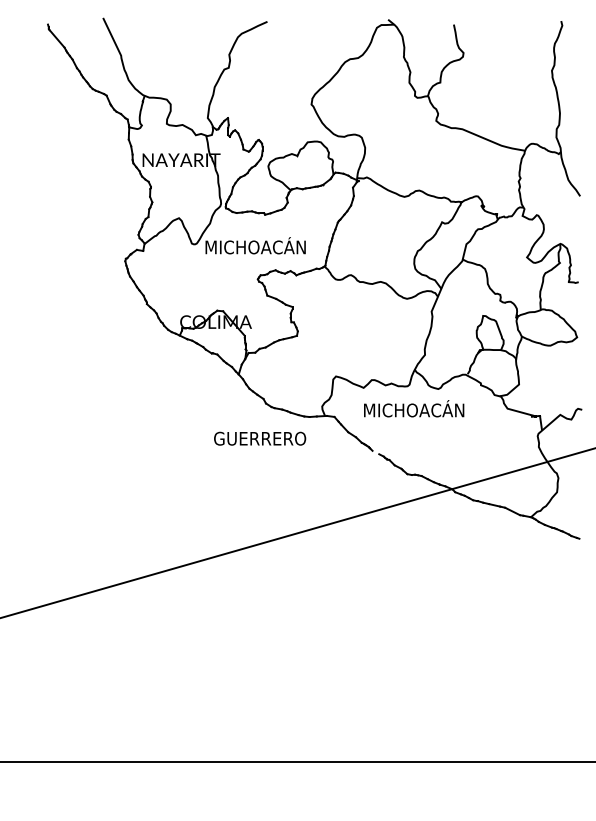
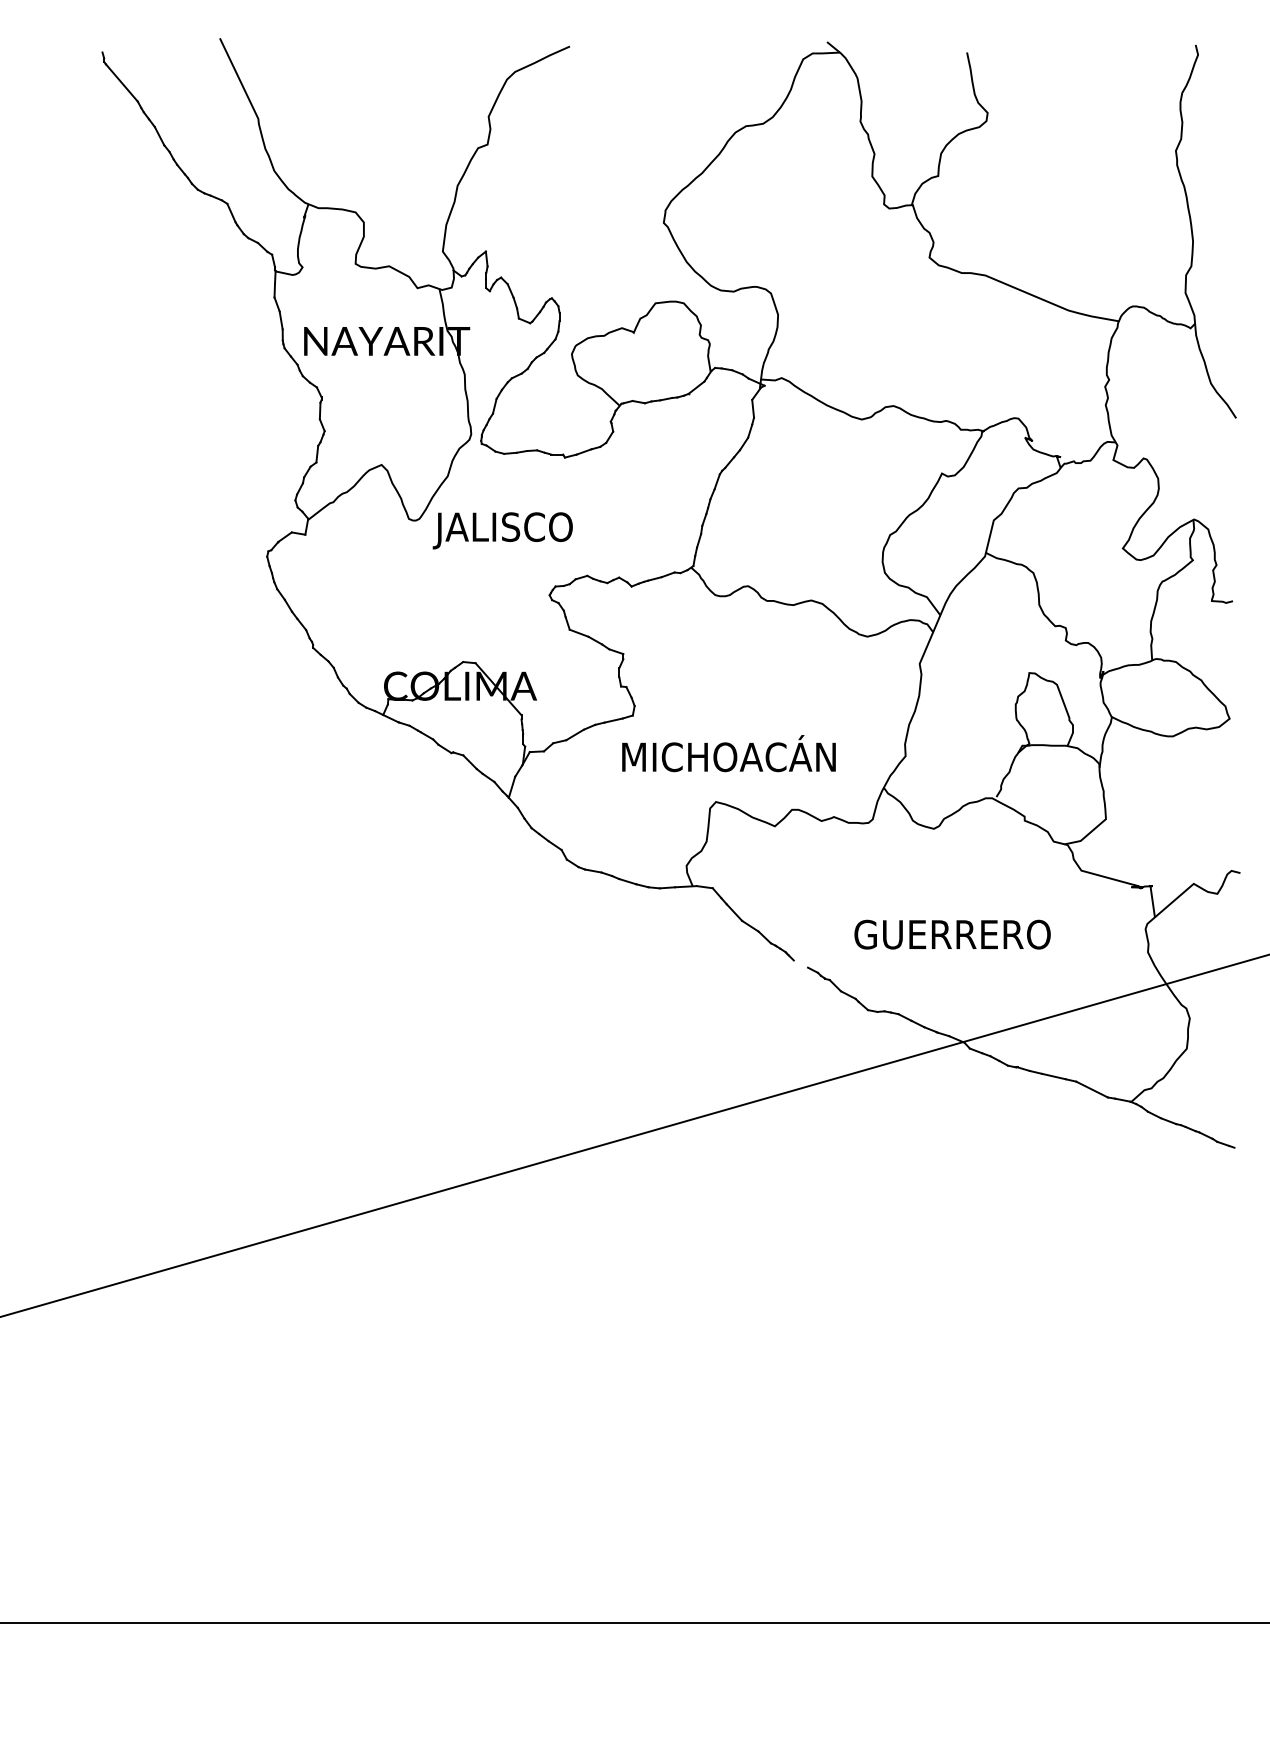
text: (254, 247) -> (542, 527), MICHOACÁN -> JALISCO
text: (414, 408) -> (729, 753), moved
text: (260, 438) -> (953, 934), moved

